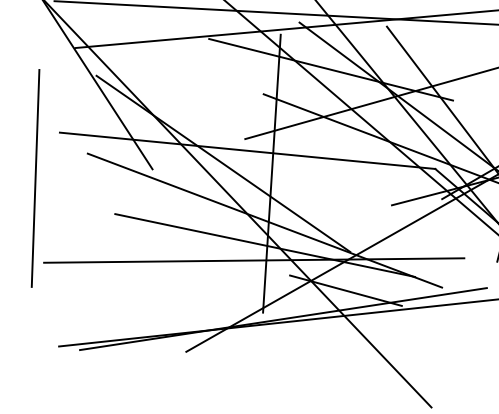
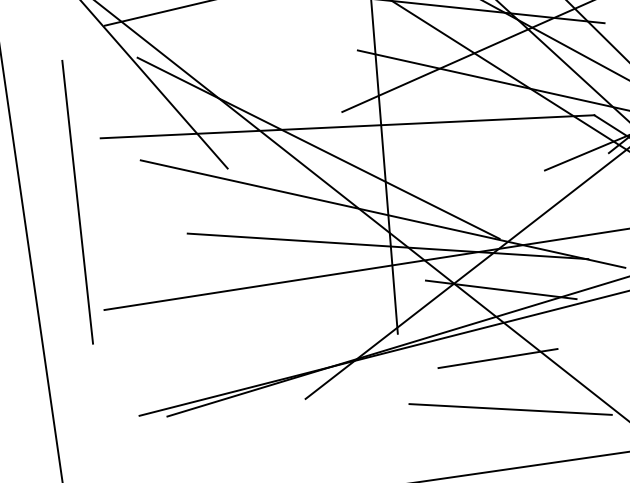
line: (336, 341) -> (498, 357), added
line: (339, 382) -> (510, 410), added

